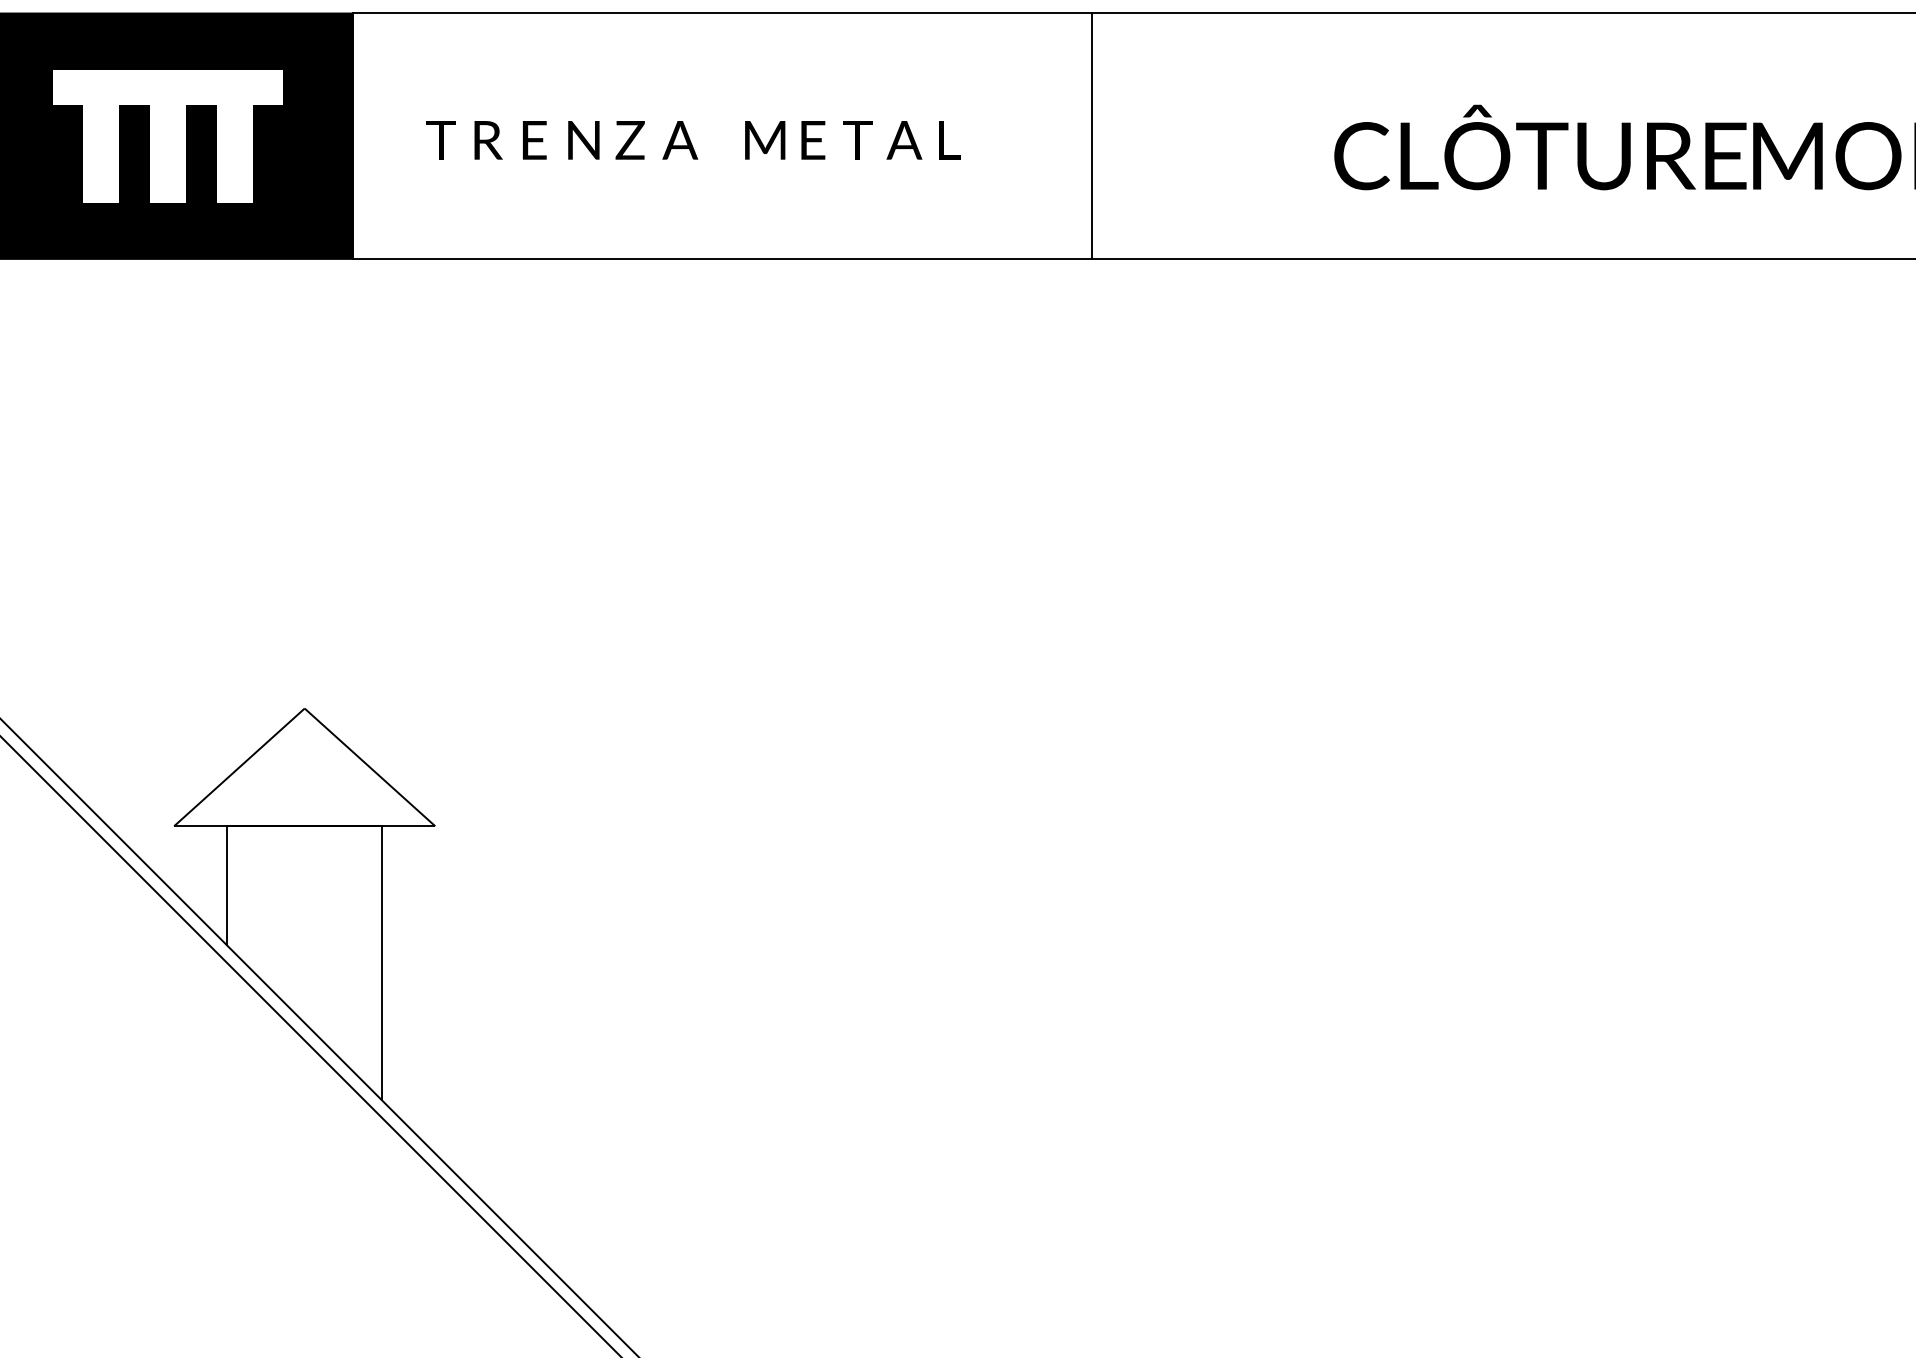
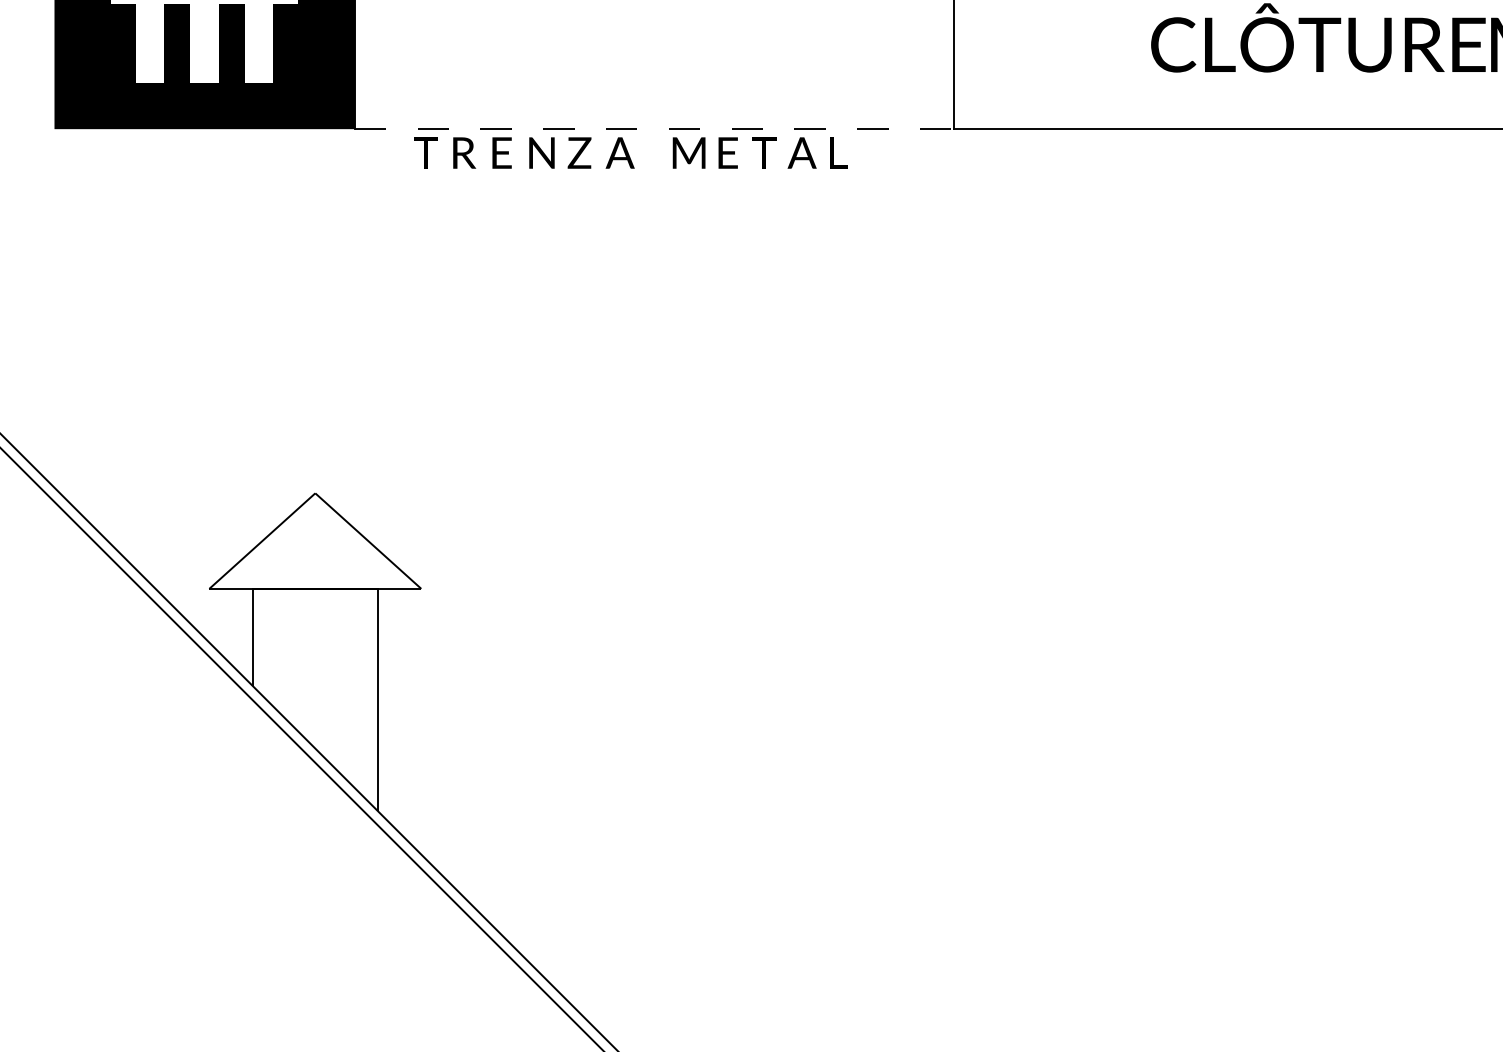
text: (693, 140) -> (630, 153), moved
line: (722, 259) -> (654, 128), solid -> dashed

